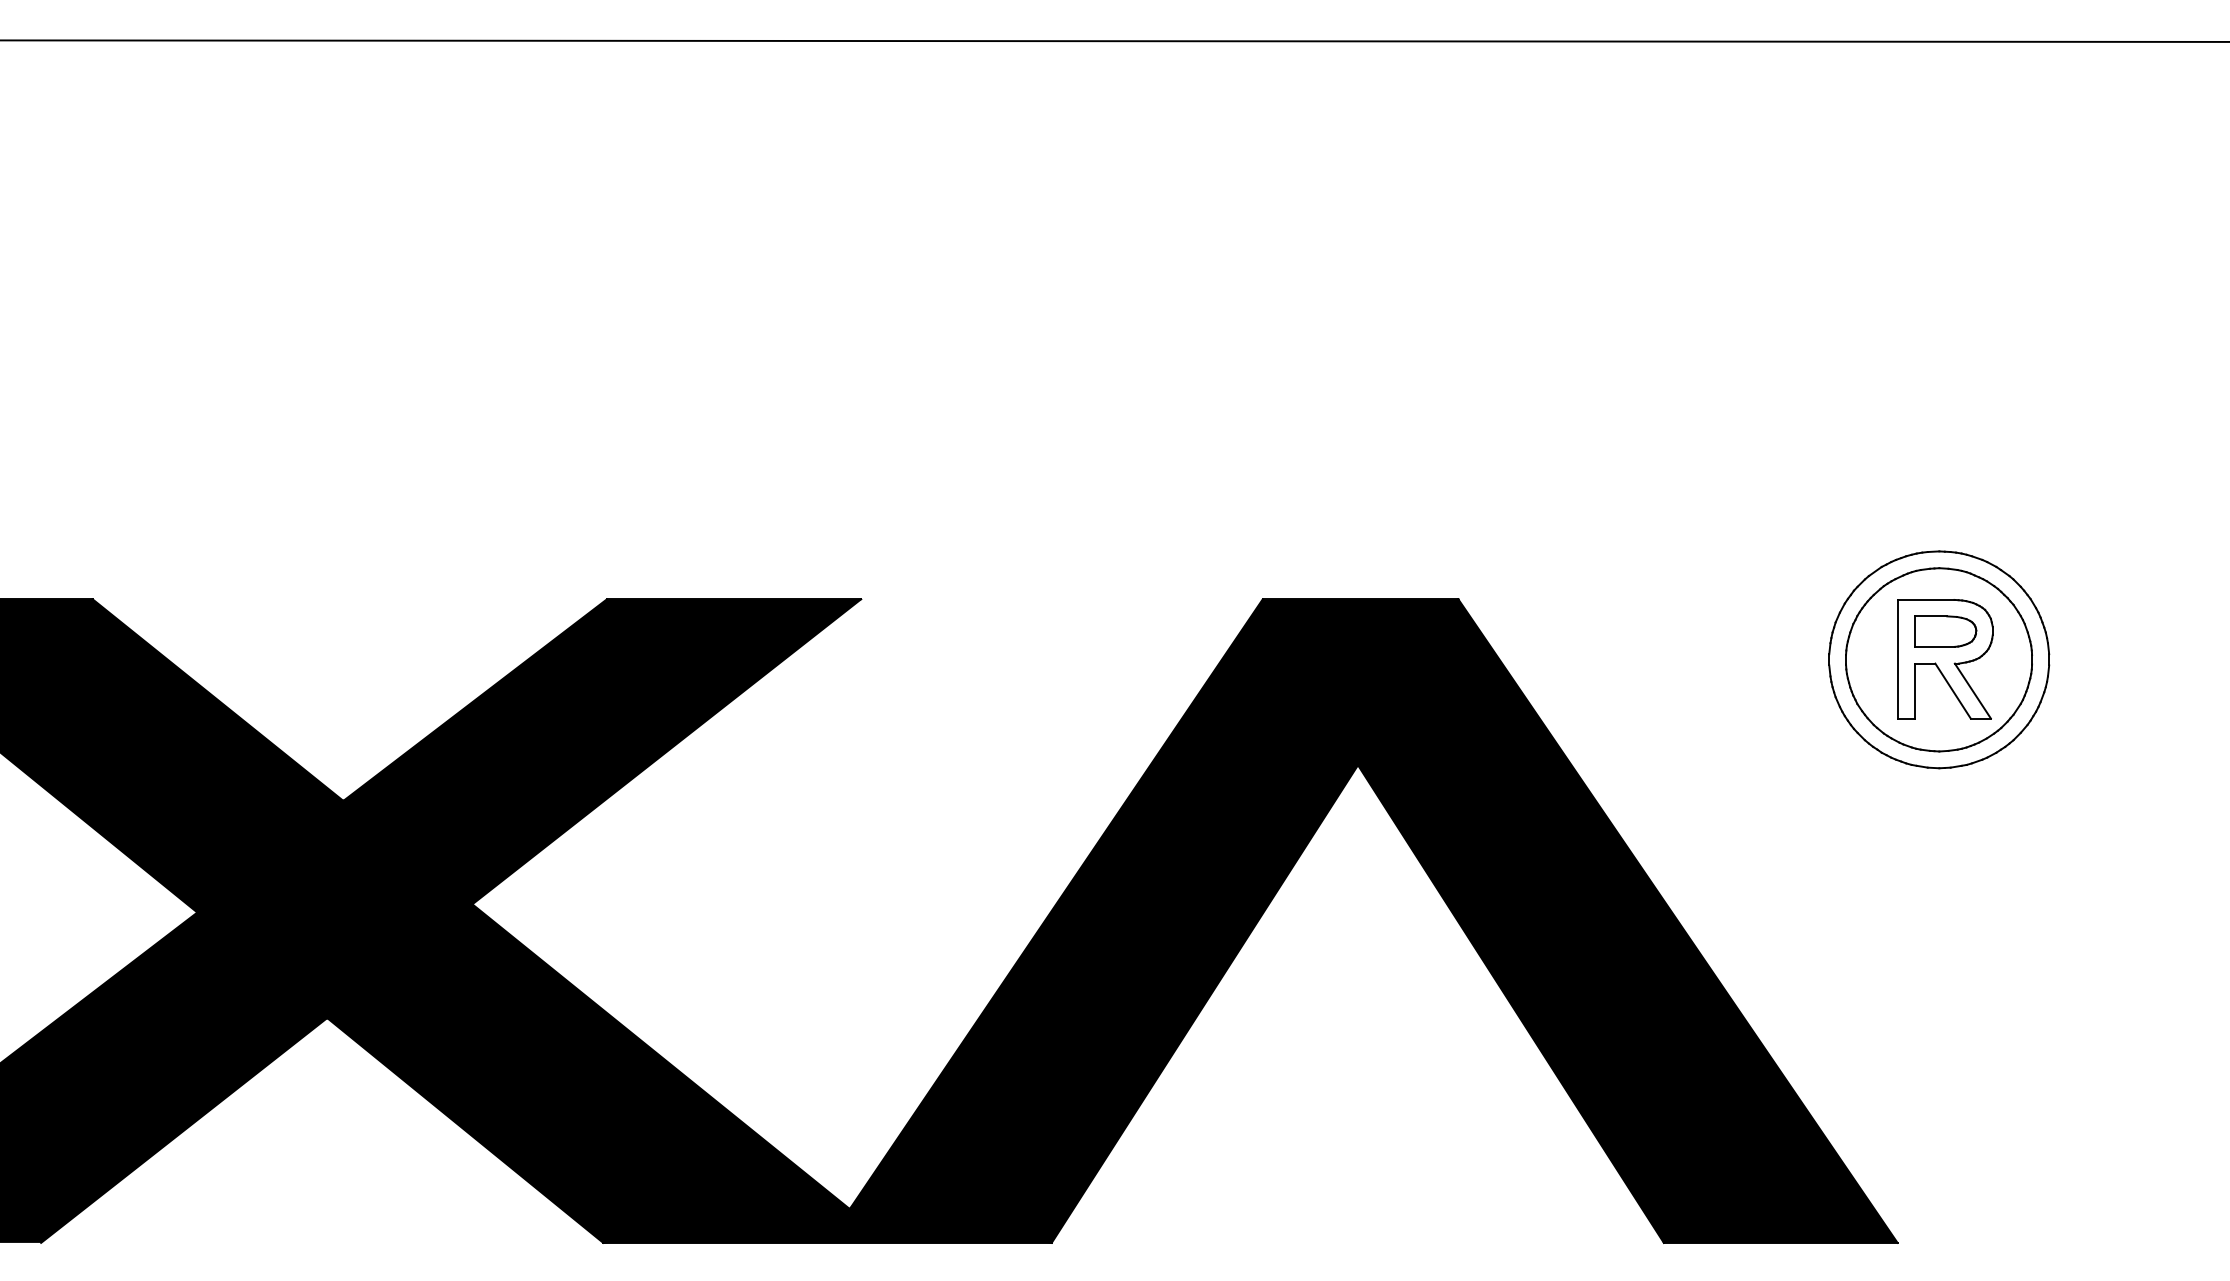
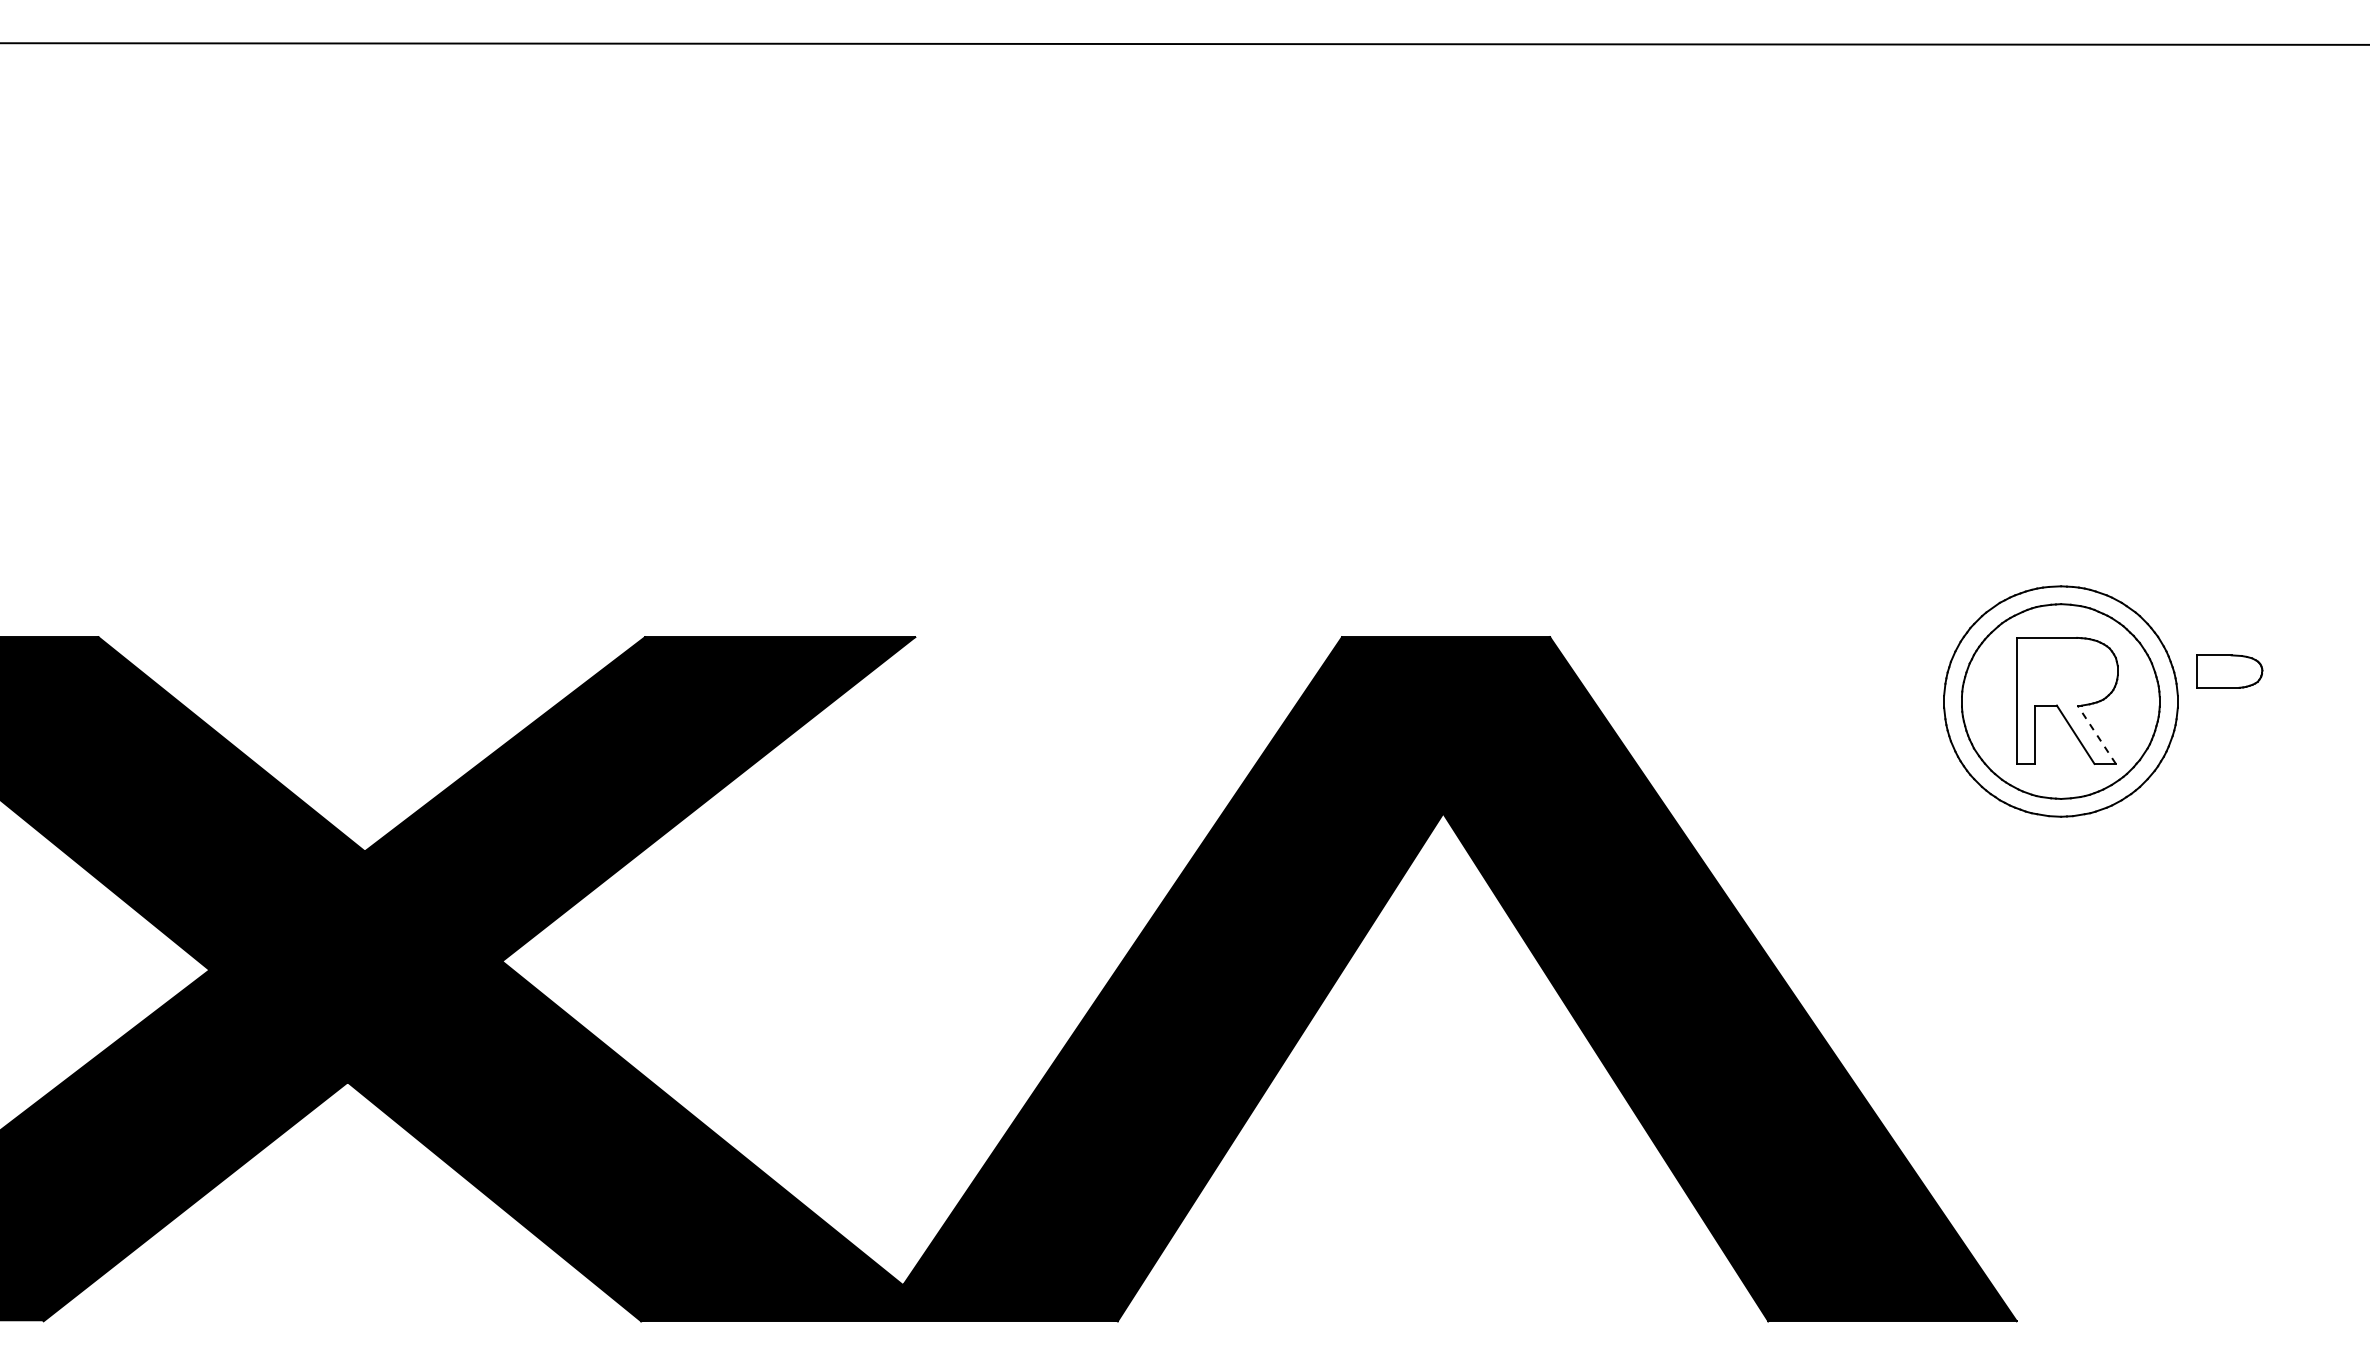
part: (1945, 631) -> (2229, 671), moved
line: (1972, 690) -> (2096, 734), solid -> dashed

